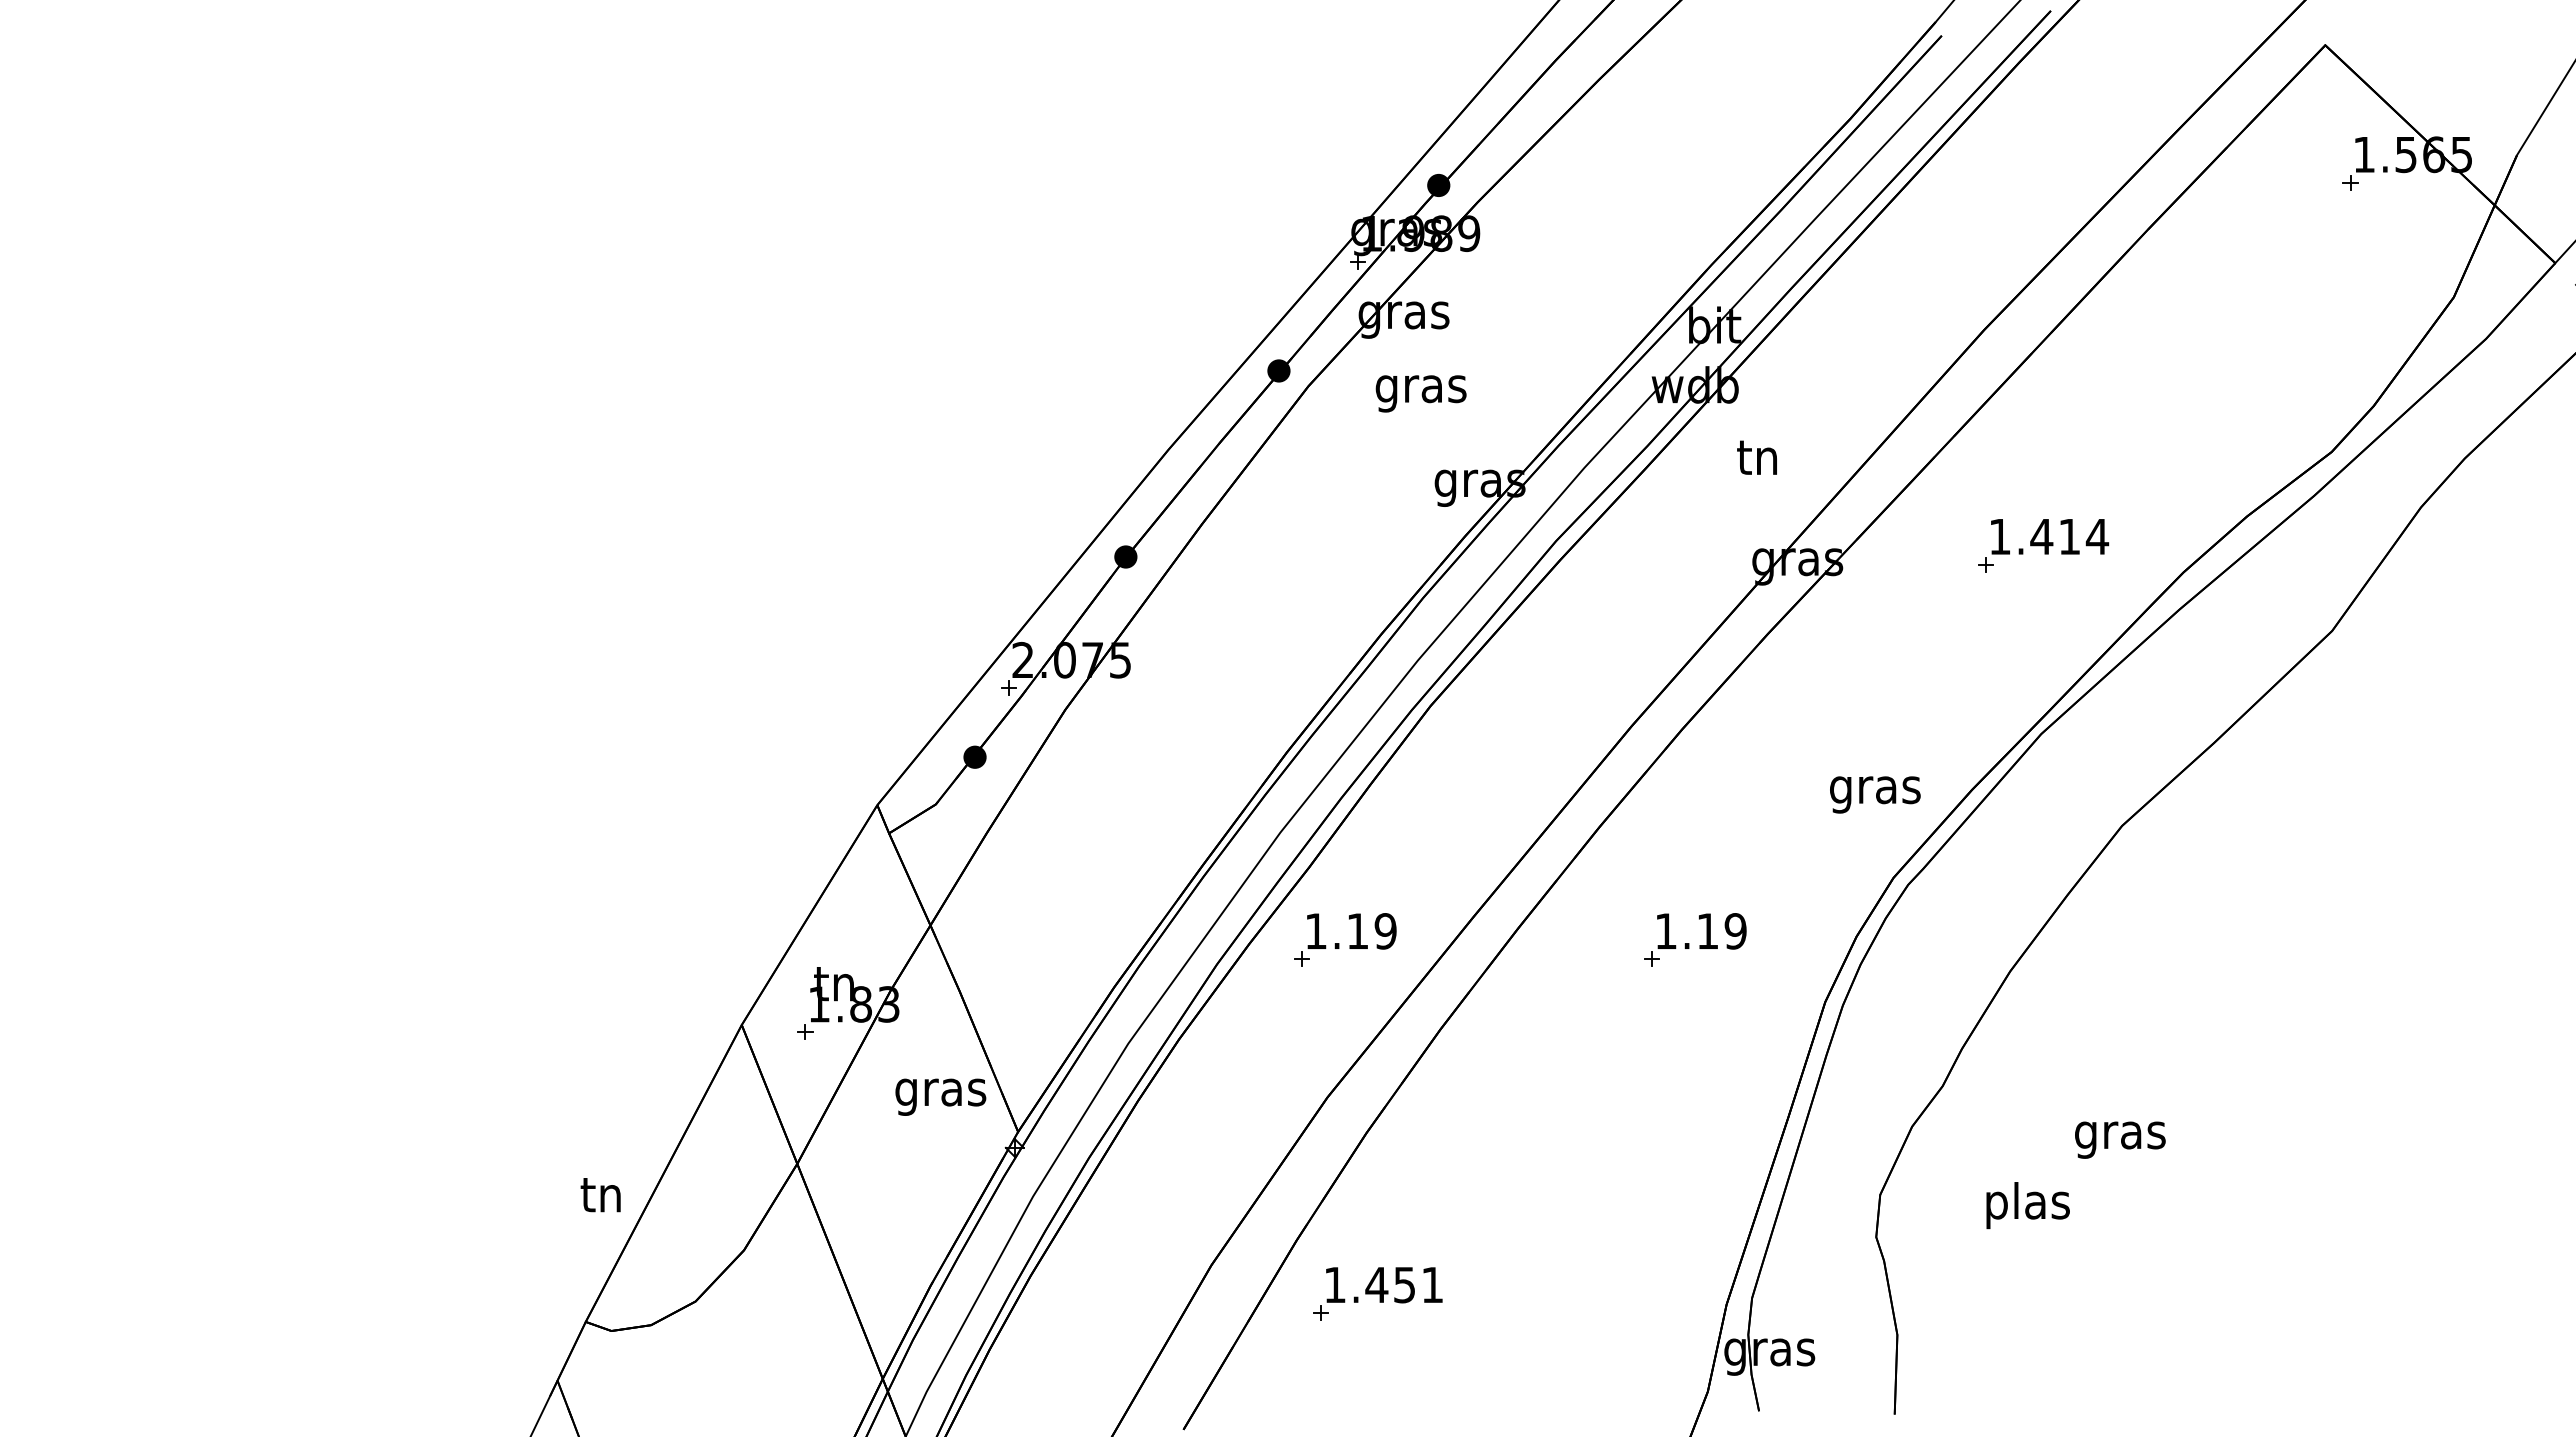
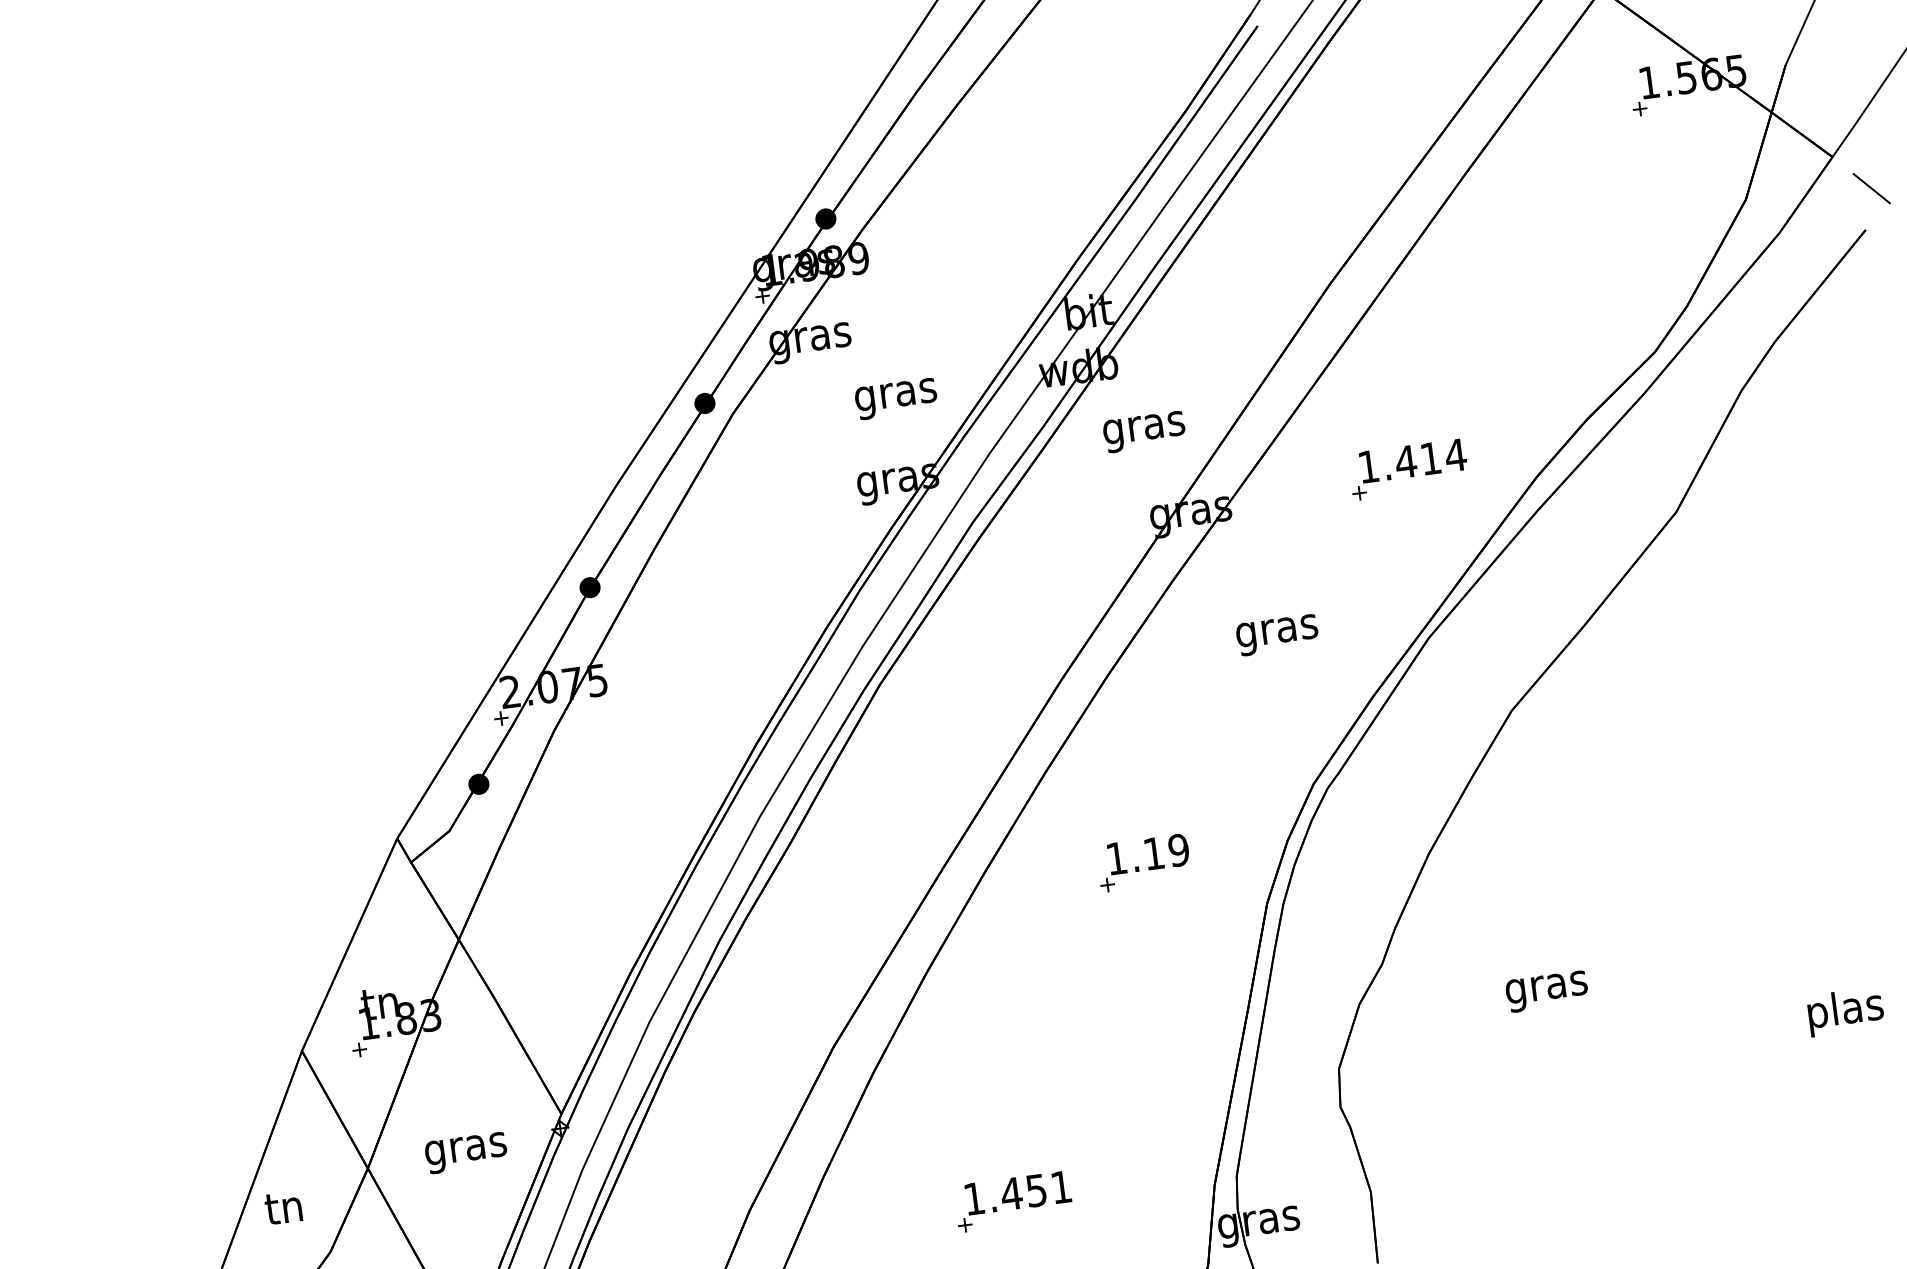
text: (1420, 393) -> (895, 398), moved
text: (1758, 462) -> (1144, 428), tn -> gras
text: (1875, 794) -> (1277, 634), moved
part: (1339, 943) -> (826, 907), removed
text: (940, 1096) -> (465, 1152), moved
text: (600, 1195) -> (283, 1208), moved
text: (2027, 1205) -> (1845, 1011), moved
part: (1377, 1293) -> (1013, 1201), moved

